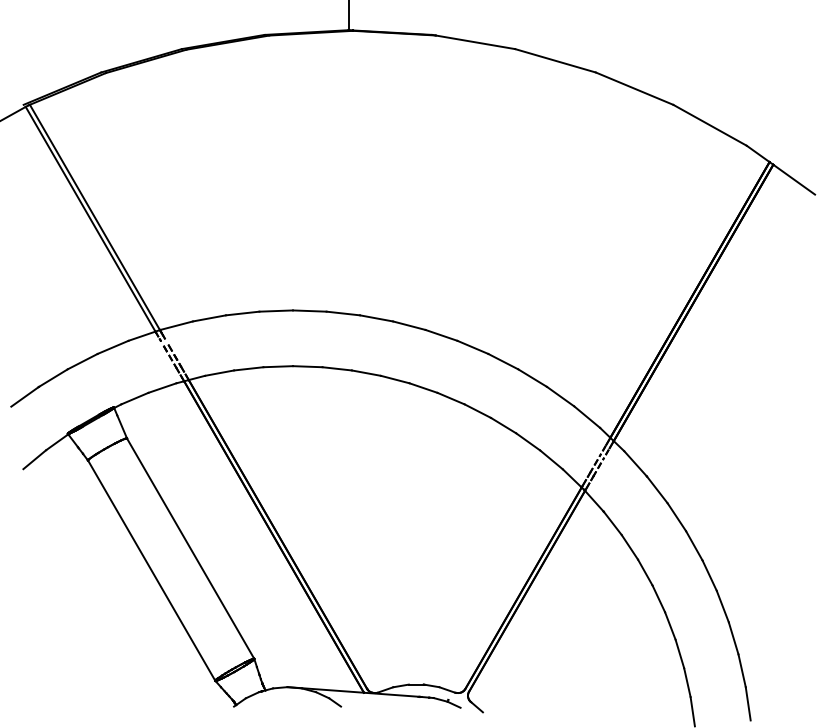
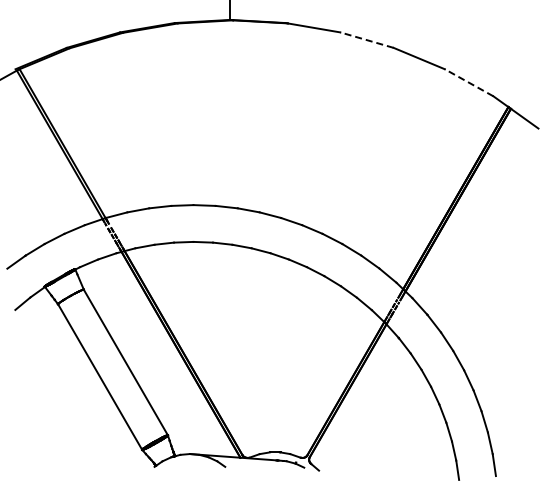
line: (554, 61) -> (366, 40), solid -> dashed
line: (710, 124) -> (469, 82), solid -> dashed

